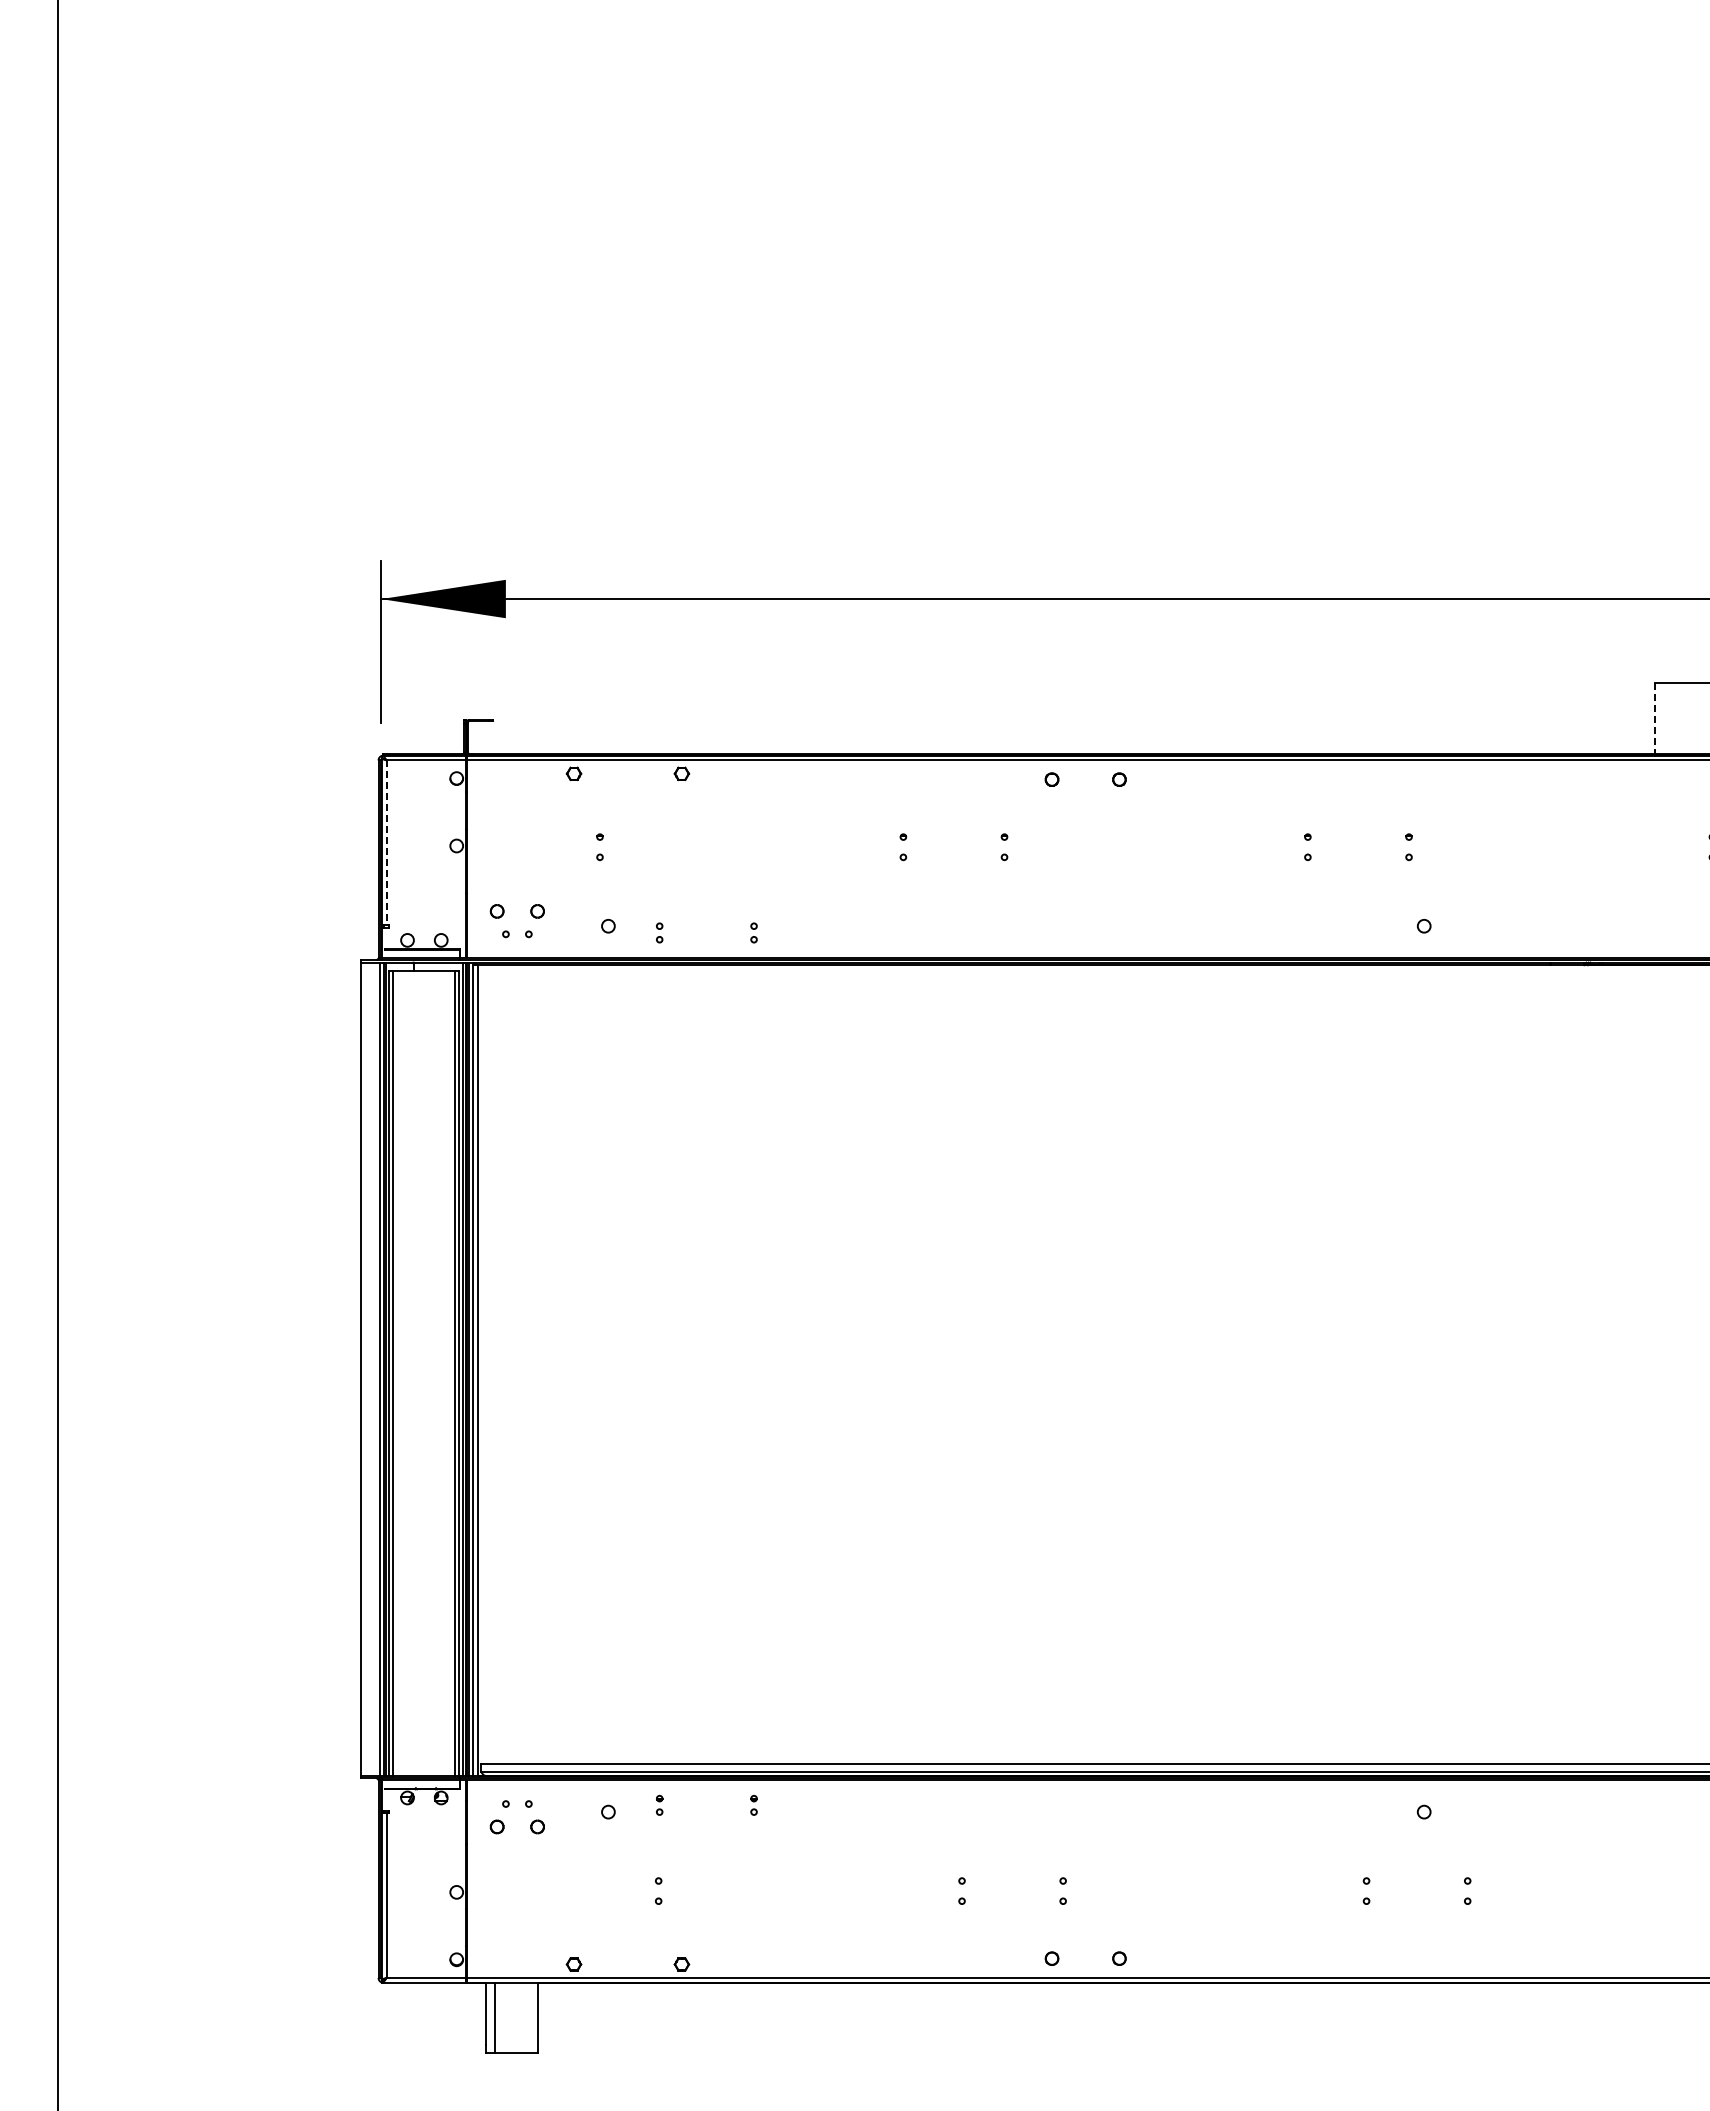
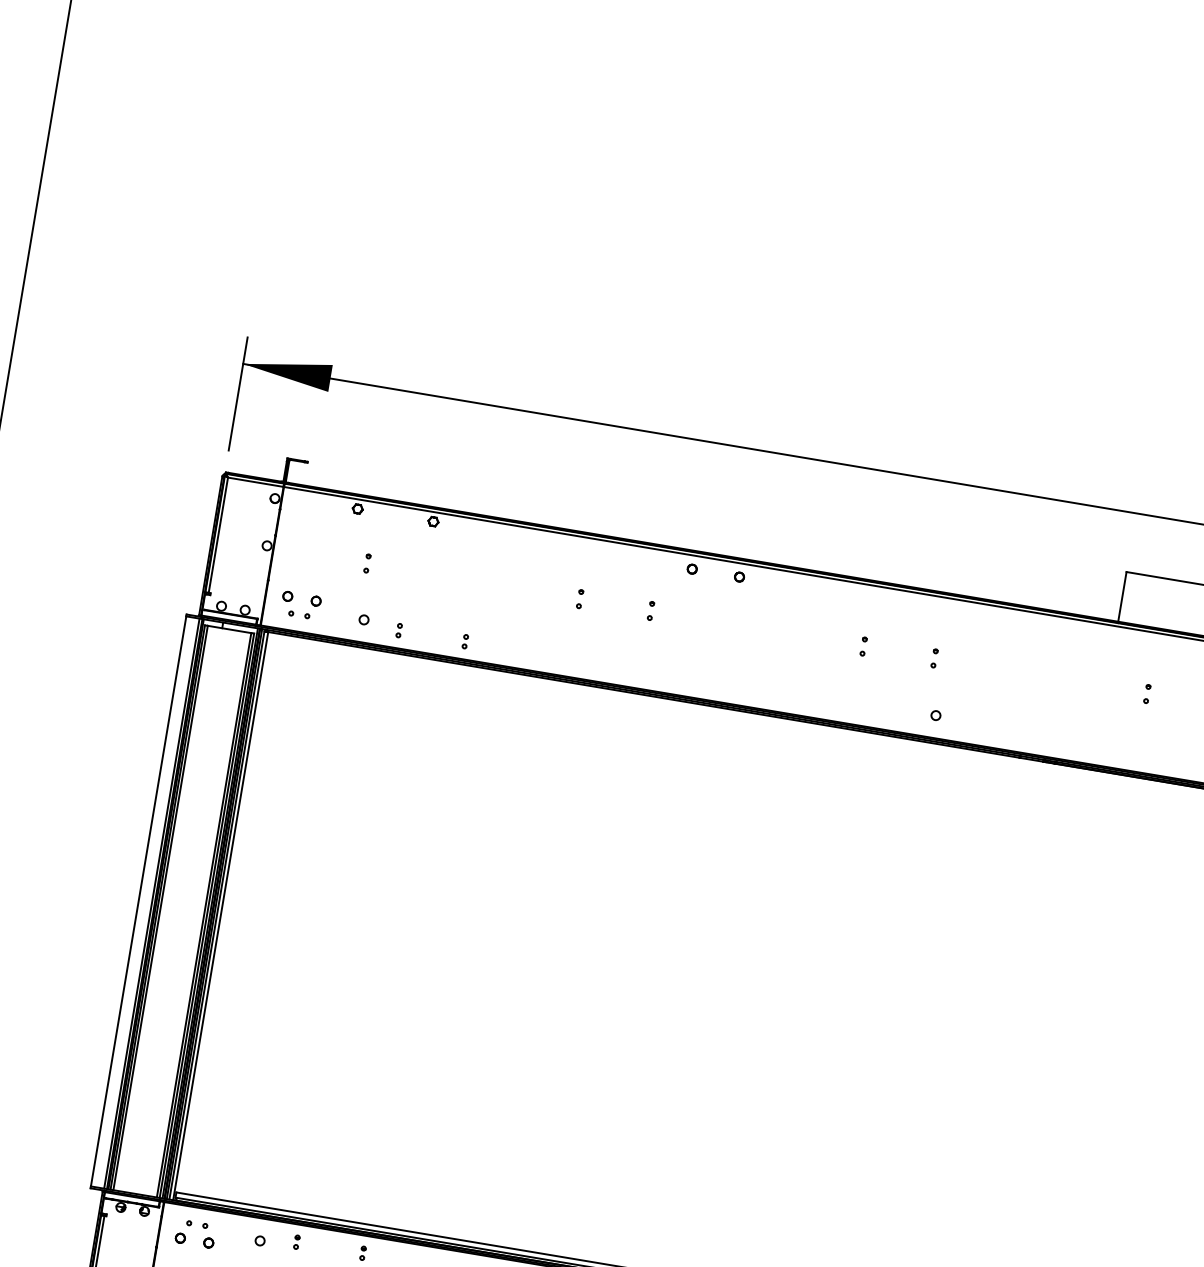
line: (1655, 718) -> (1122, 597), dashed -> solid
line: (386, 843) -> (218, 535), dashed -> solid

